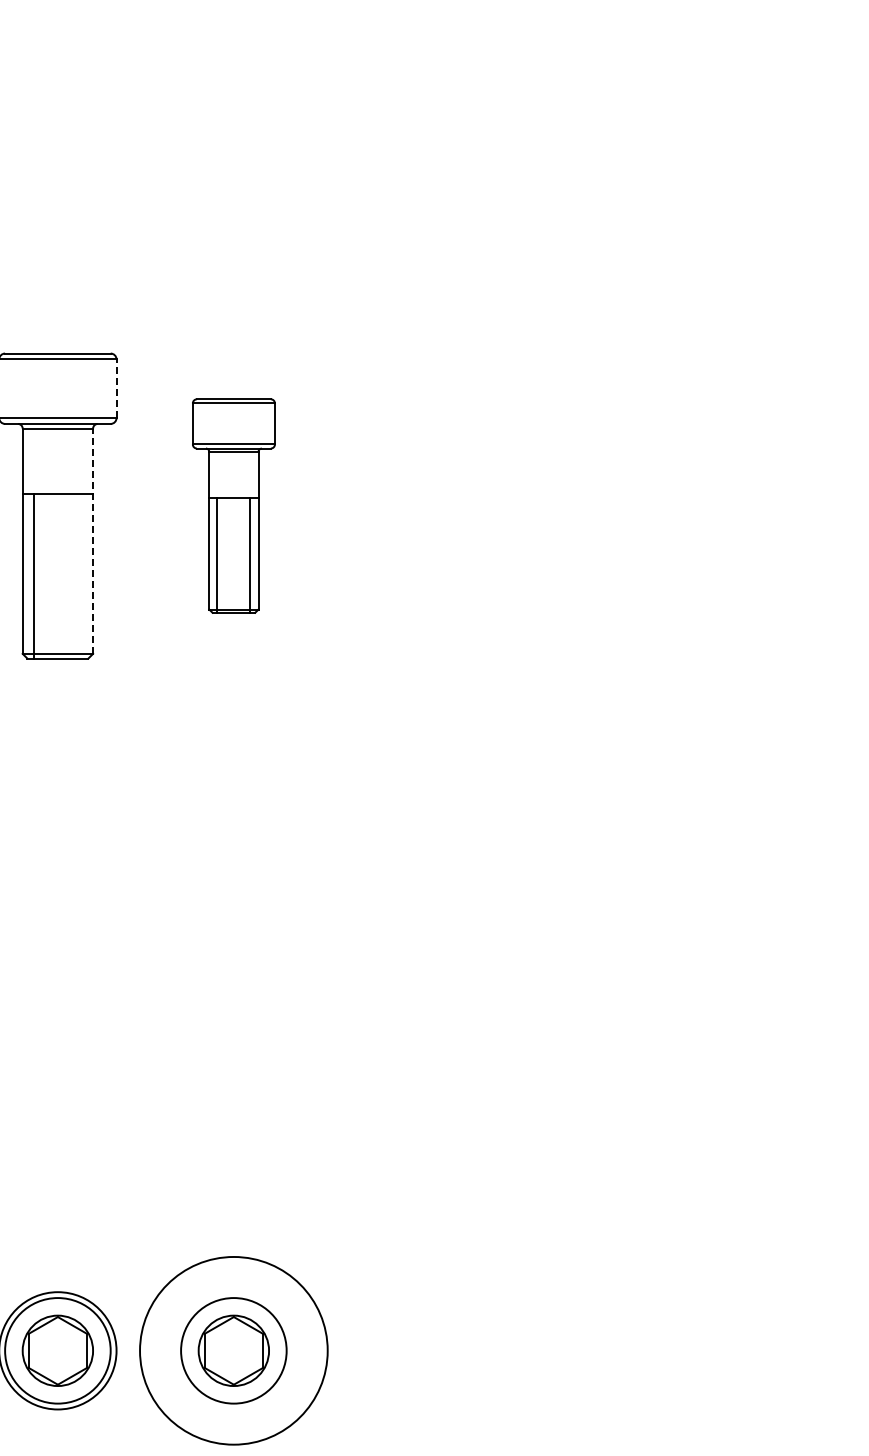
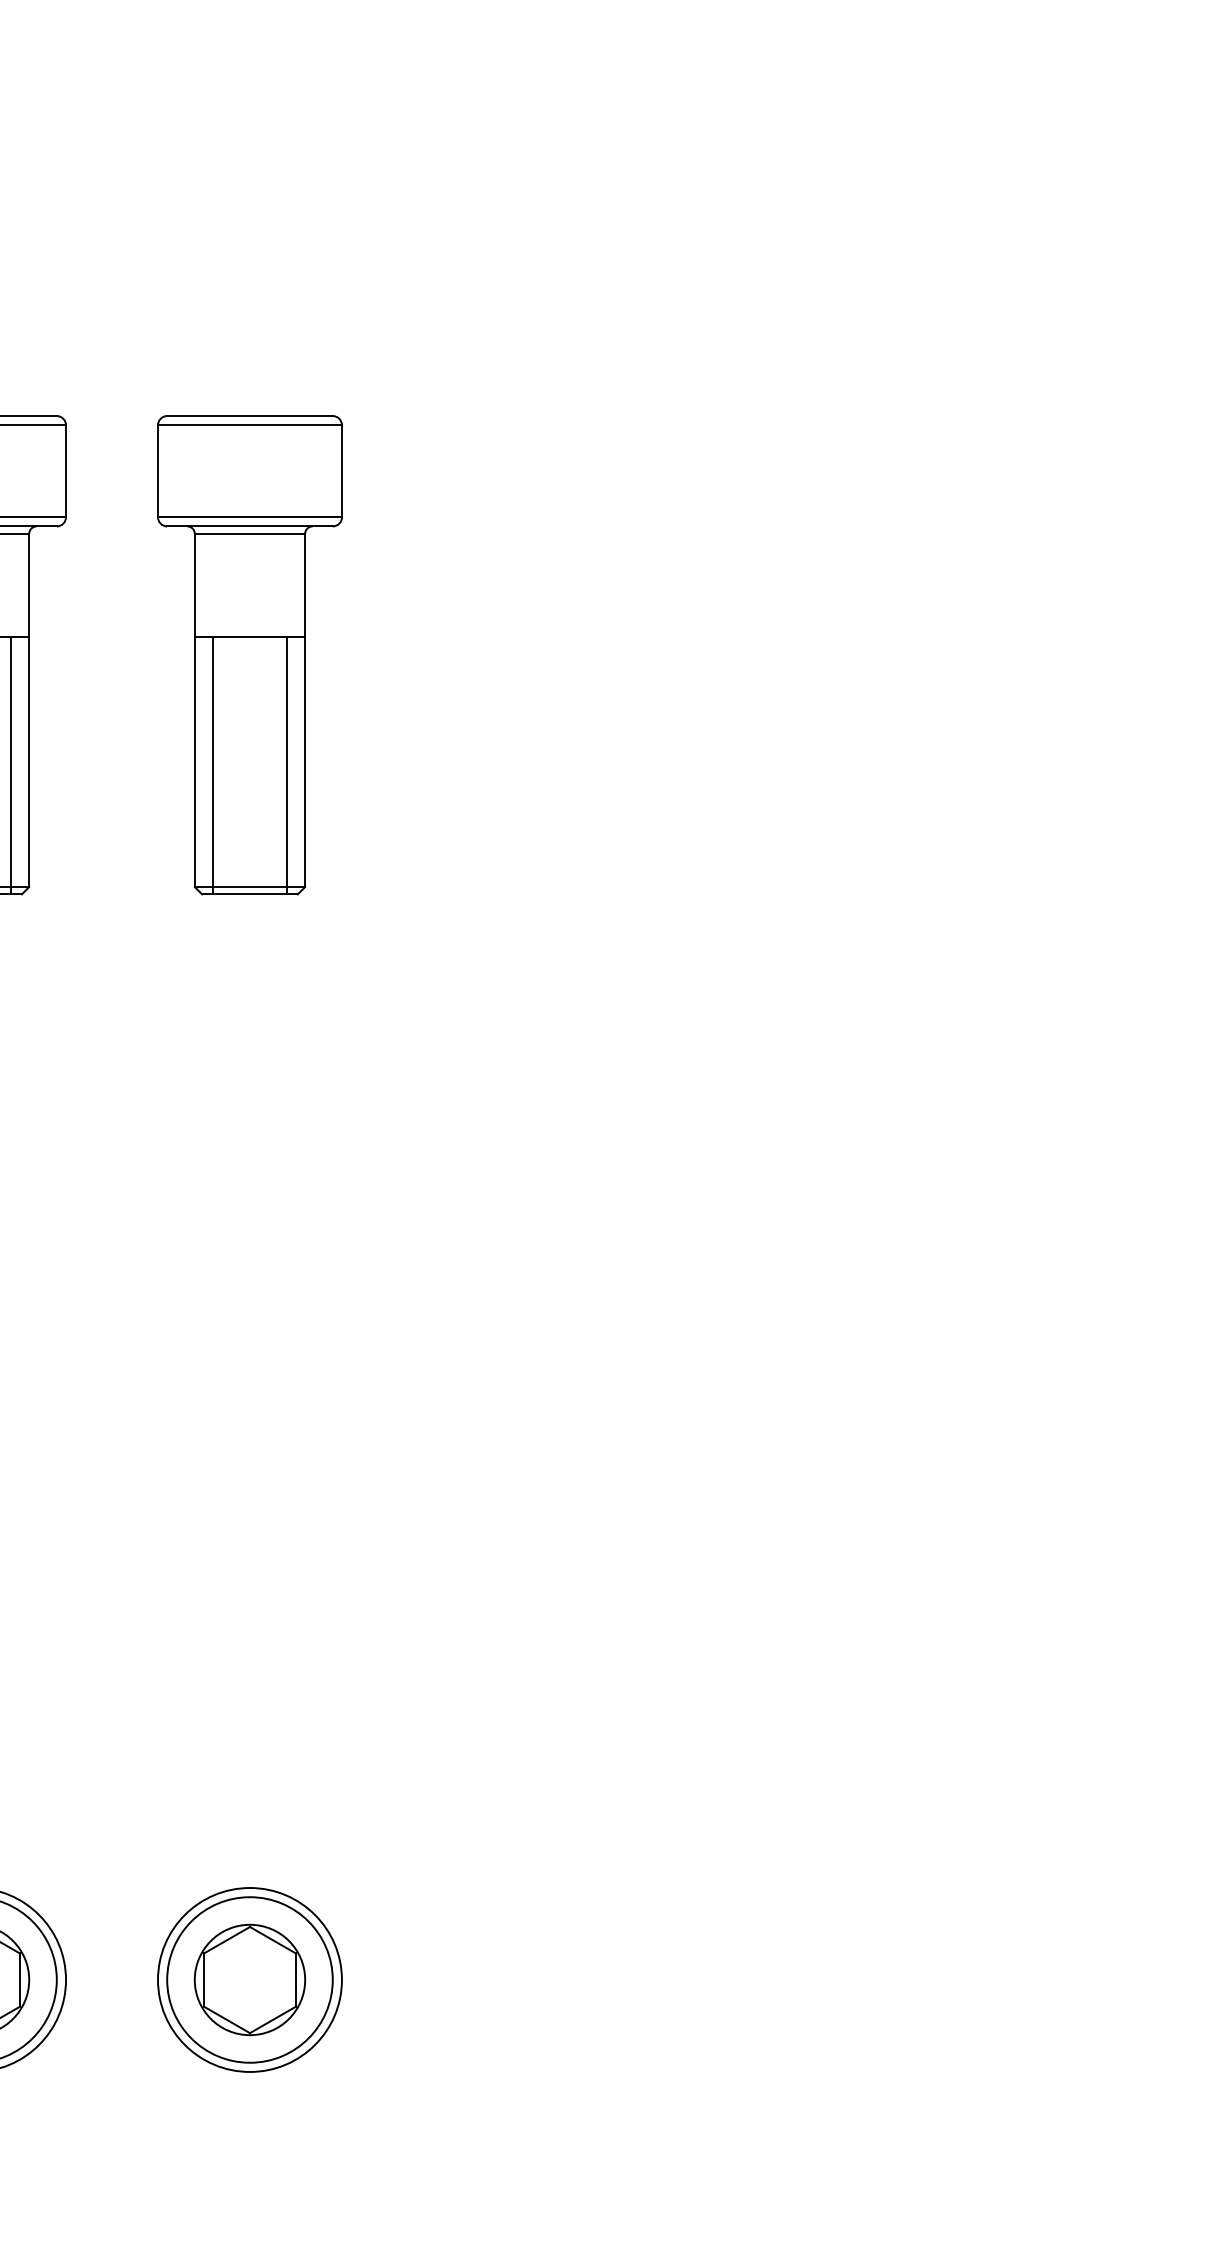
line: (116, 388) -> (65, 470), dashed -> solid
part: (233, 505) -> (249, 654), size x1.43
line: (93, 541) -> (29, 710), dashed -> solid
line: (81, 576) -> (11, 765), added
circle: (233, 1350) -> (249, 1979), size x0.62

